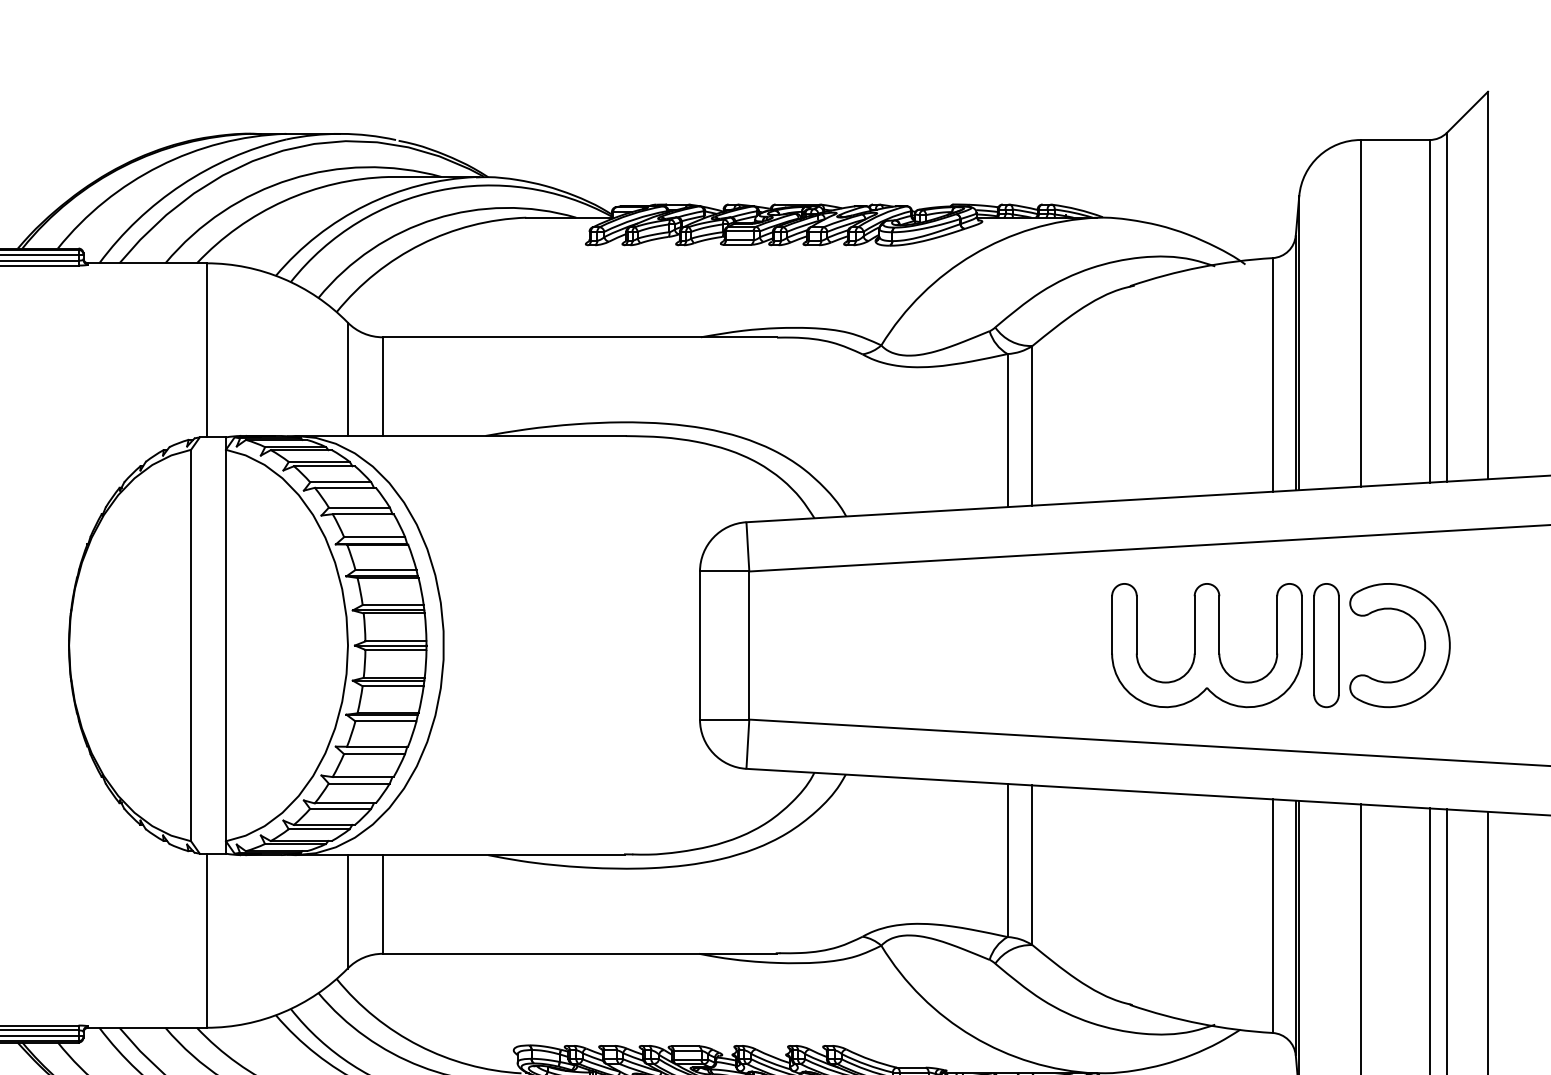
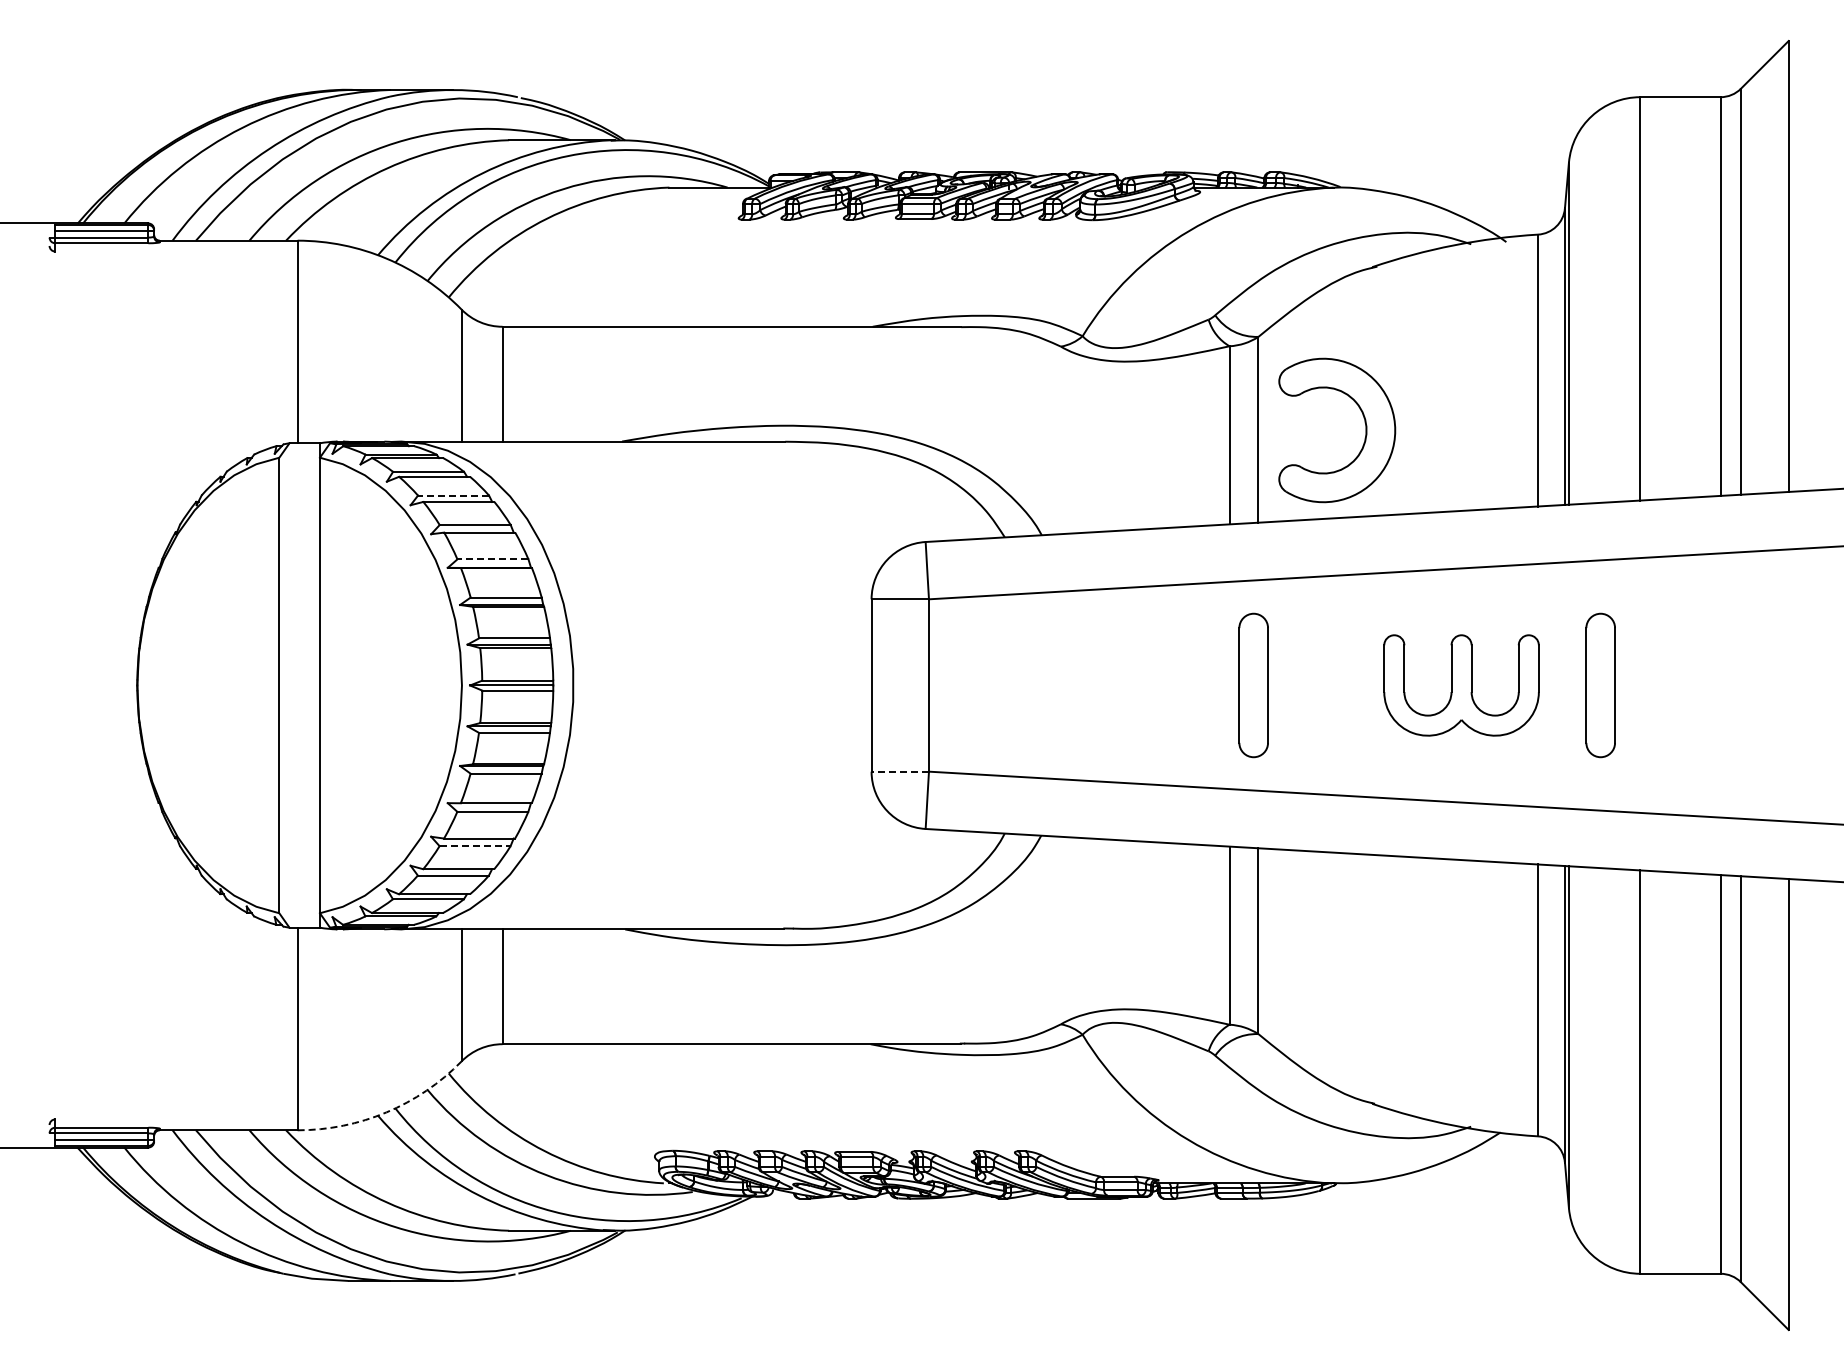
line: (340, 482) -> (453, 495), solid -> dashed
line: (374, 537) -> (492, 559), solid -> dashed
part: (1028, 645) -> (1253, 685), added
part: (1206, 645) -> (1461, 685), size x0.7
part: (1424, 645) -> (1365, 430), moved
line: (724, 719) -> (900, 771), solid -> dashed
line: (359, 783) -> (475, 846), solid -> dashed
arc: (283, 1012) -> (386, 1112), solid -> dashed

